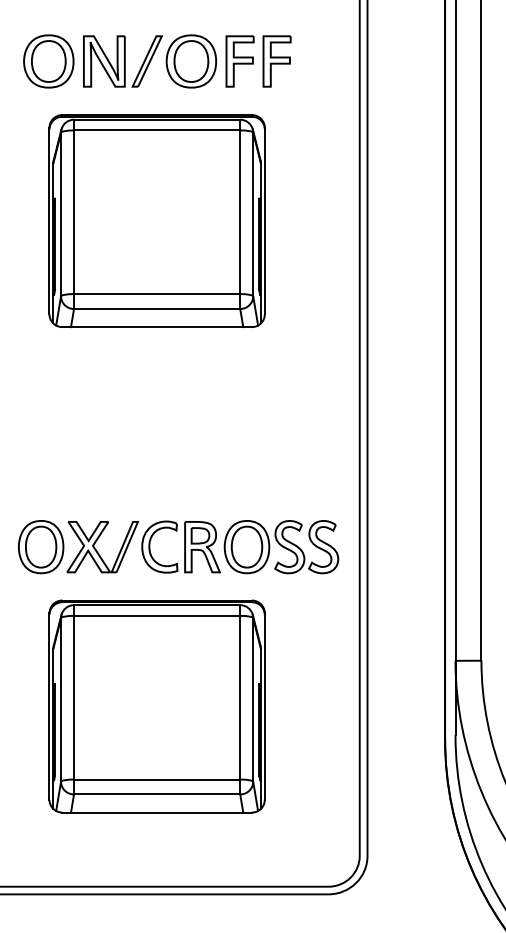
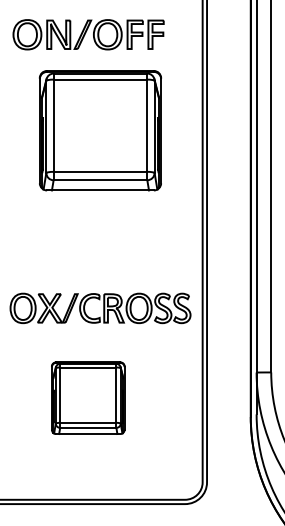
part: (155, 220) -> (99, 130), moved
part: (155, 705) -> (87, 397), size x0.6

